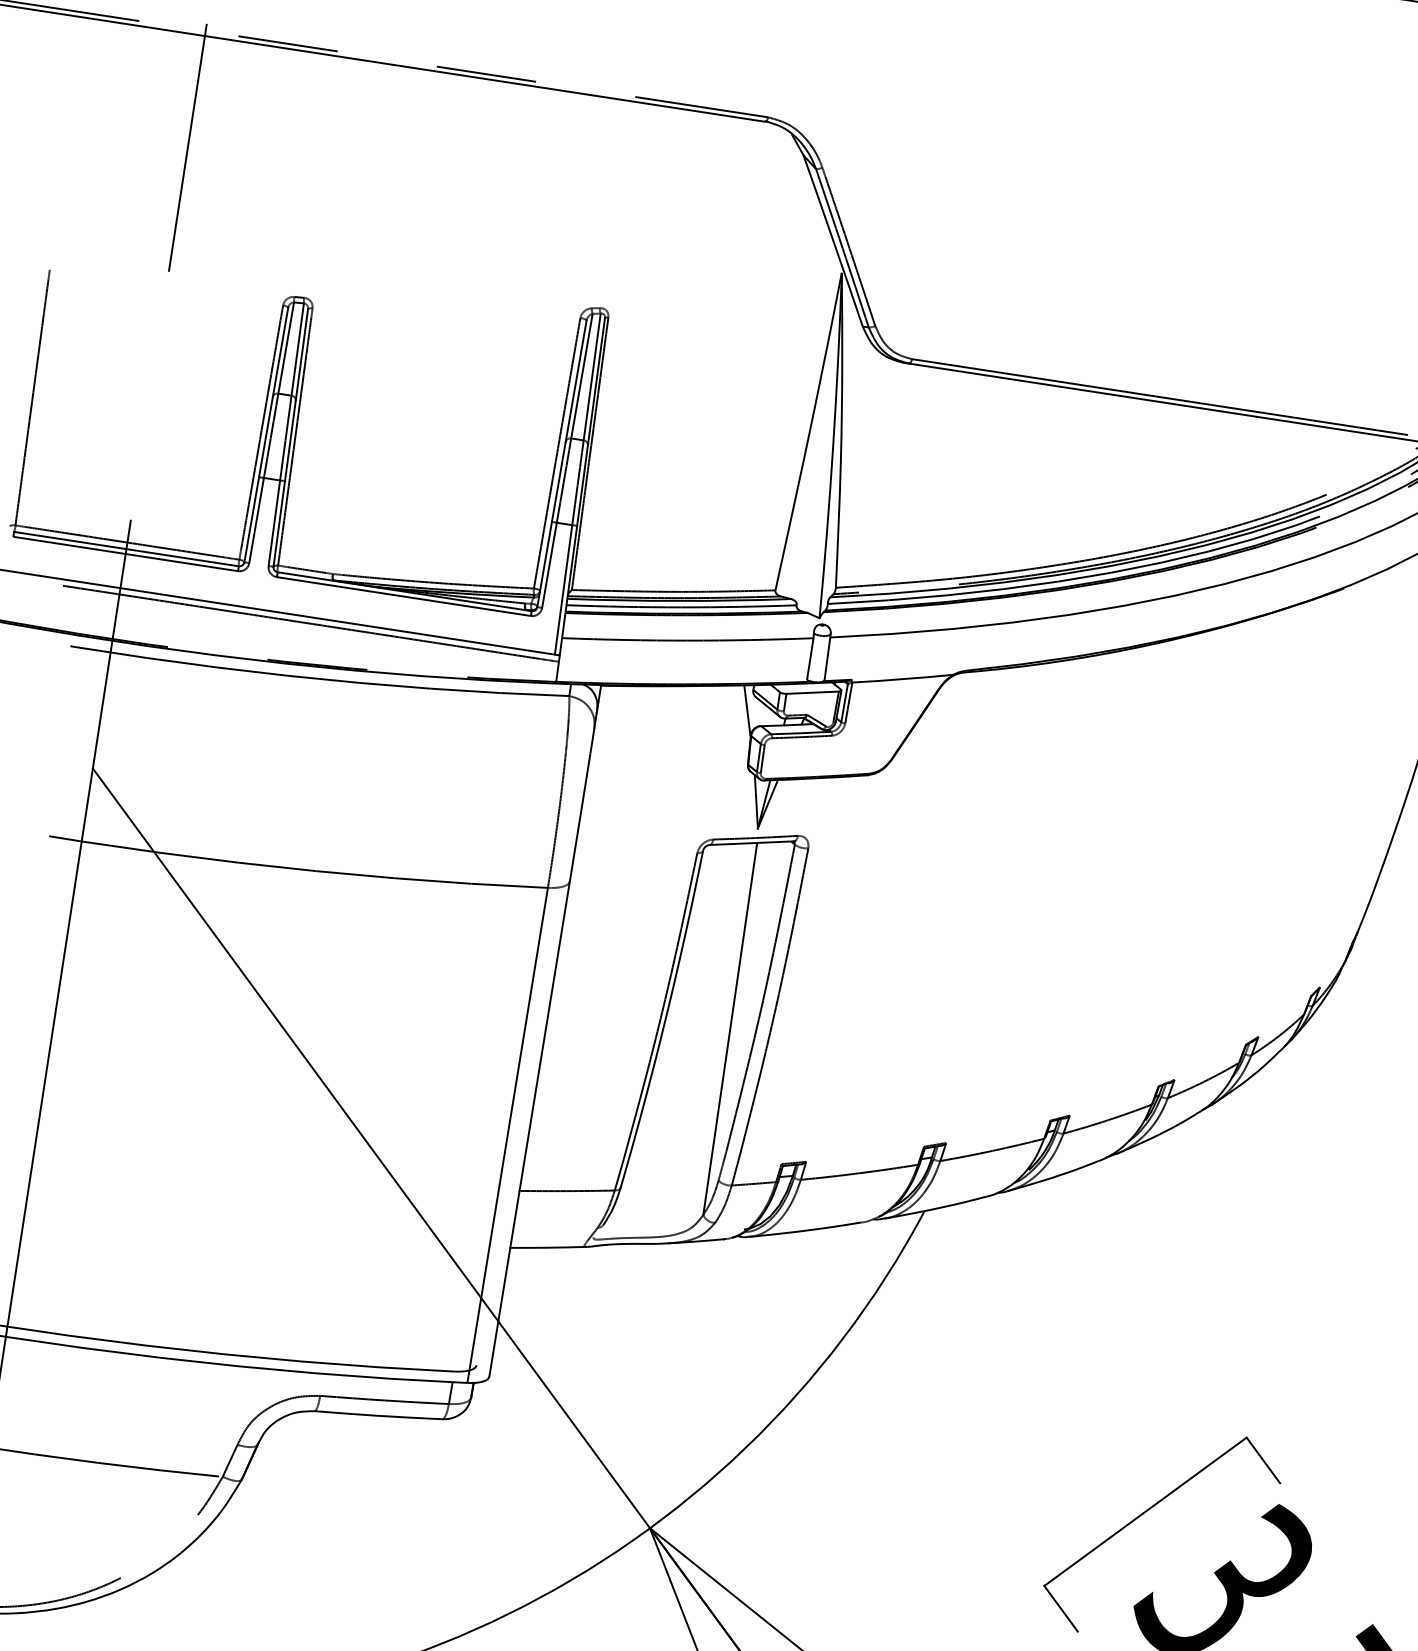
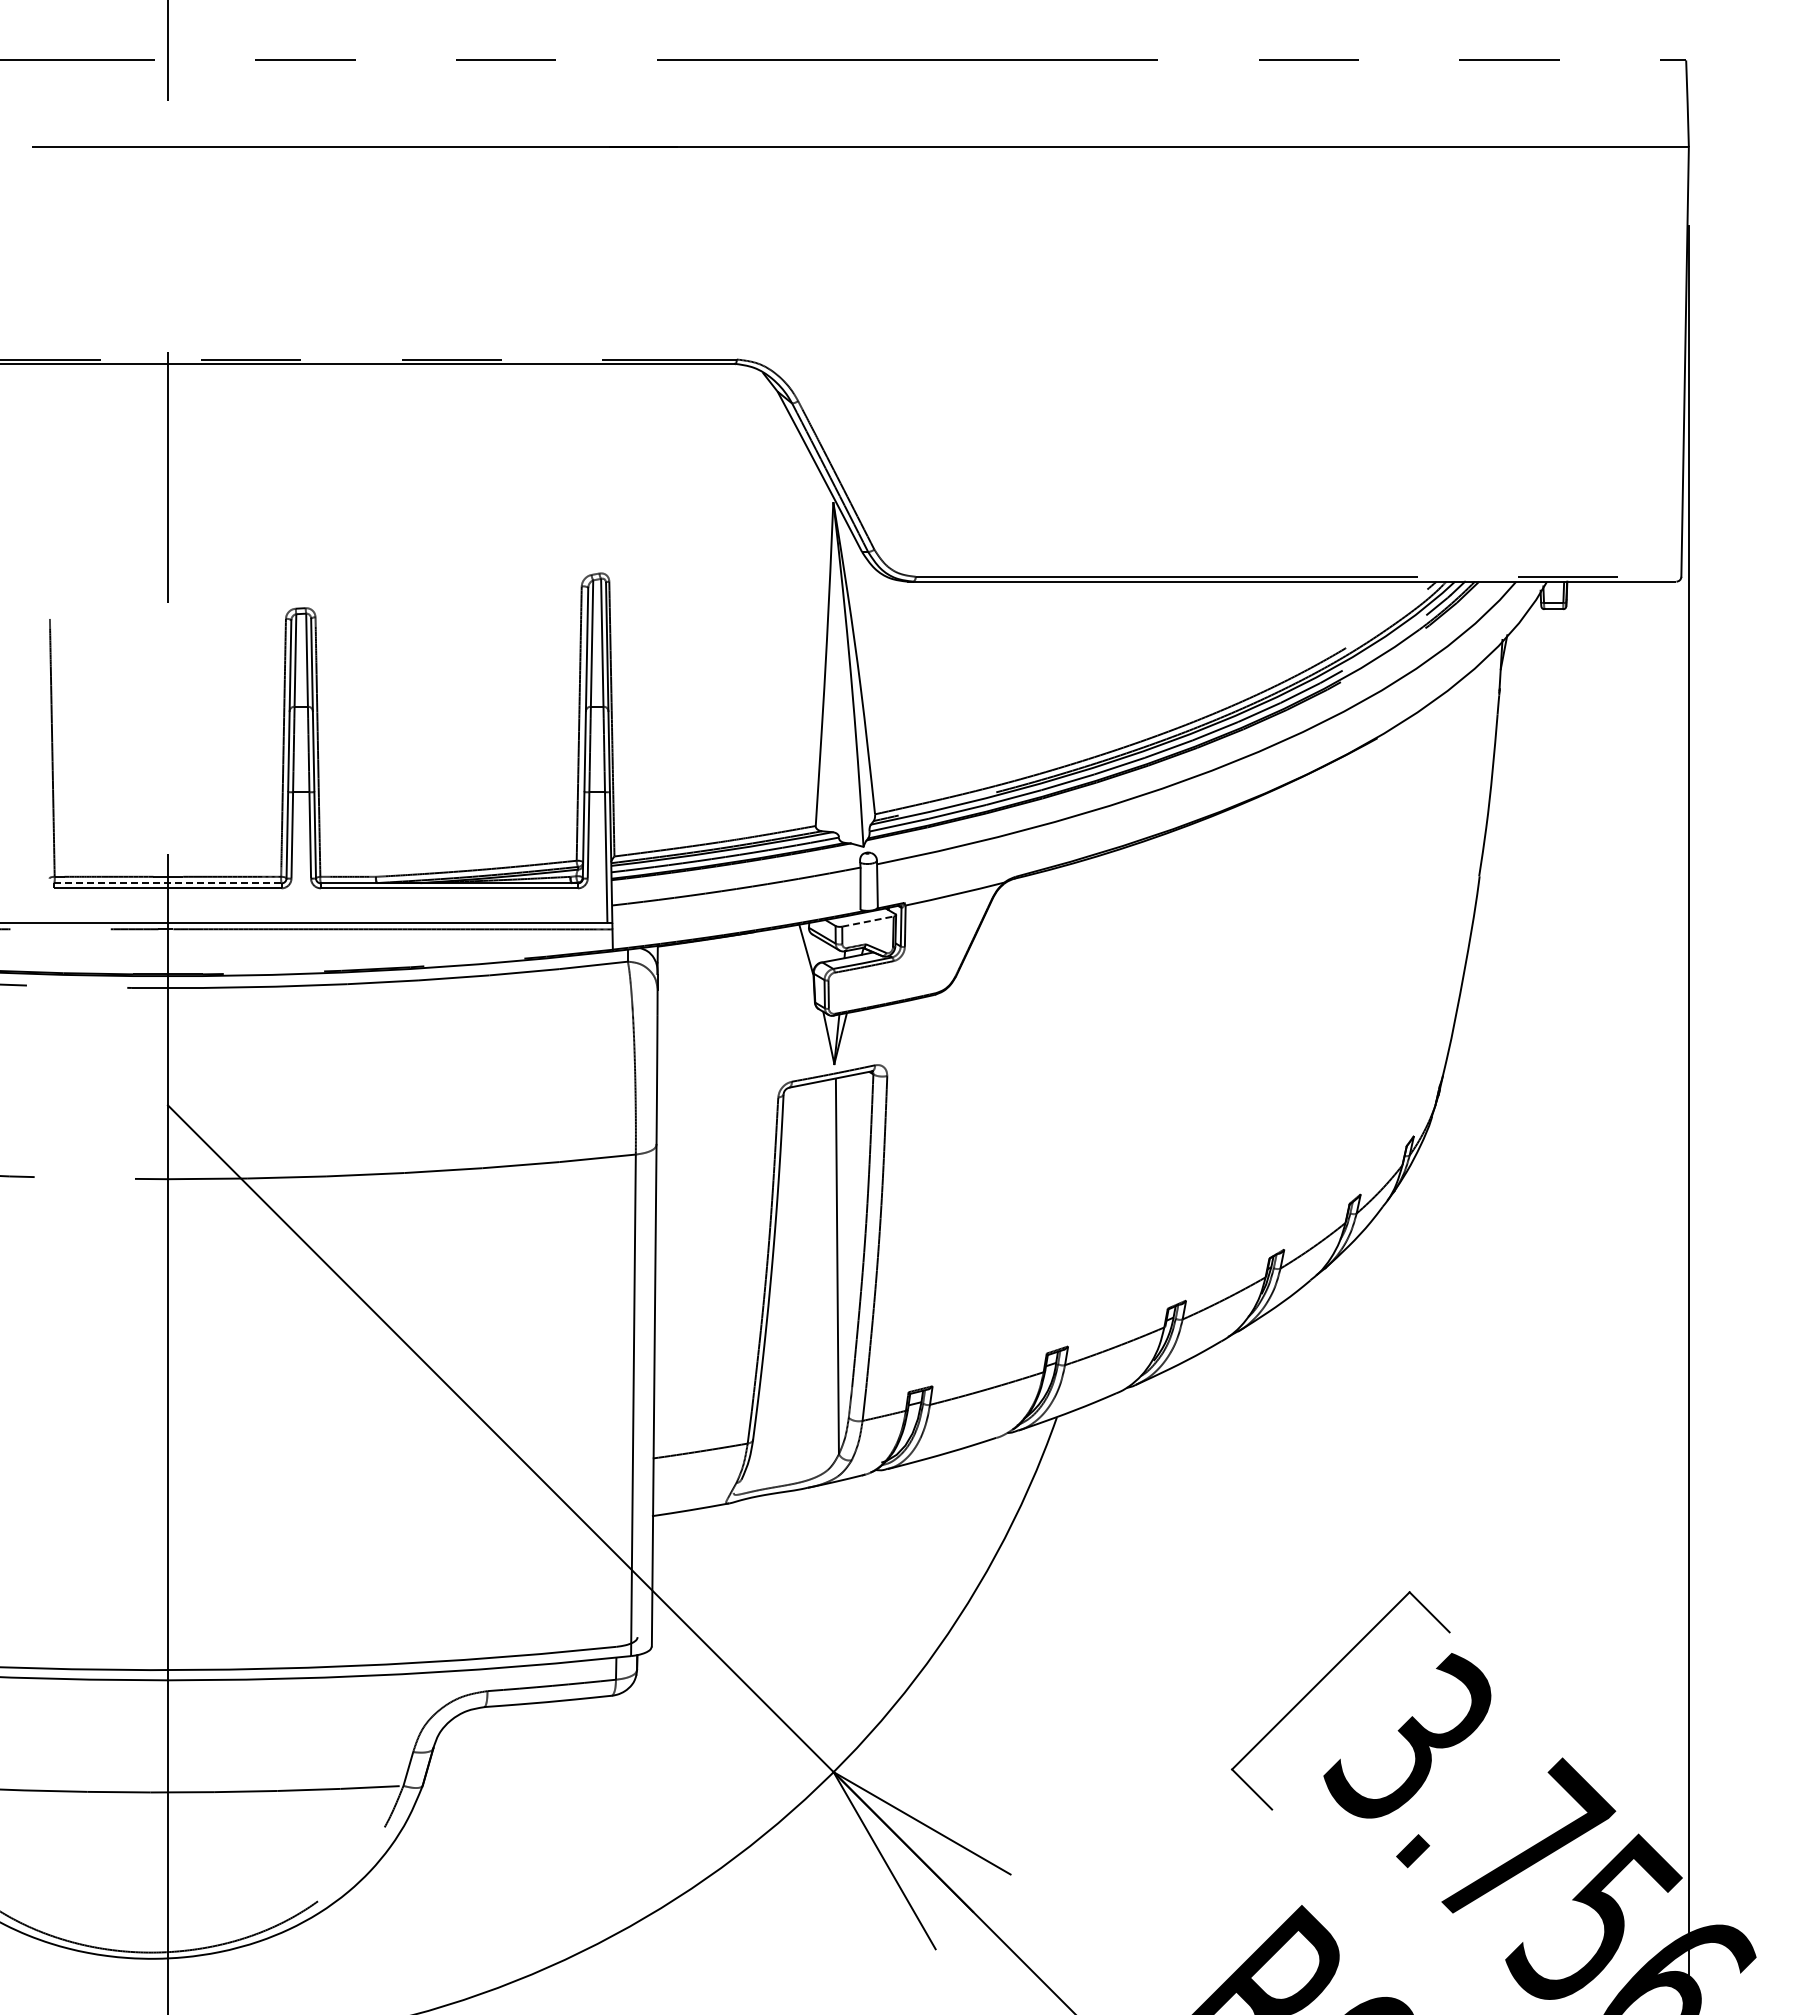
line: (125, 549) -> (167, 883), solid -> dashed
line: (813, 692) -> (868, 921), solid -> dashed

